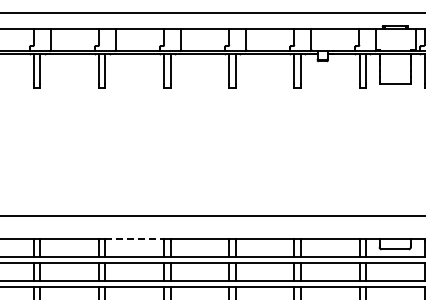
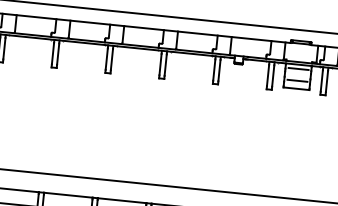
line: (395, 59) -> (298, 68), added
line: (395, 73) -> (297, 80), added
line: (135, 238) -> (68, 194), dashed -> solid

